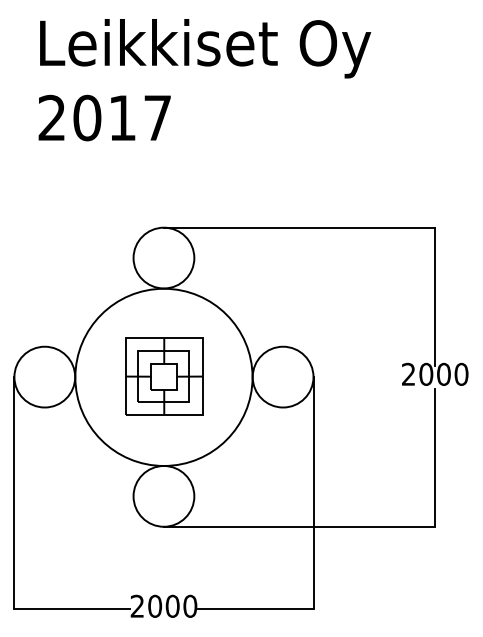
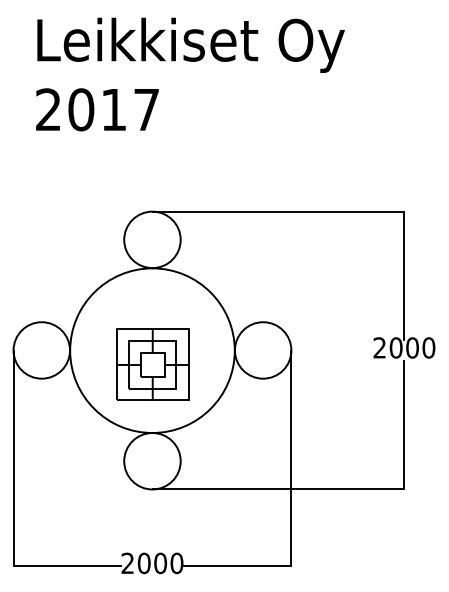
part: (163, 376) -> (152, 364), moved

